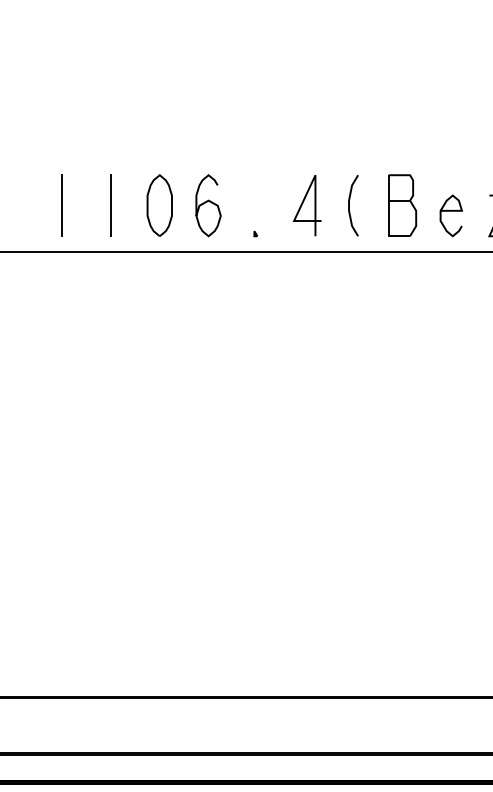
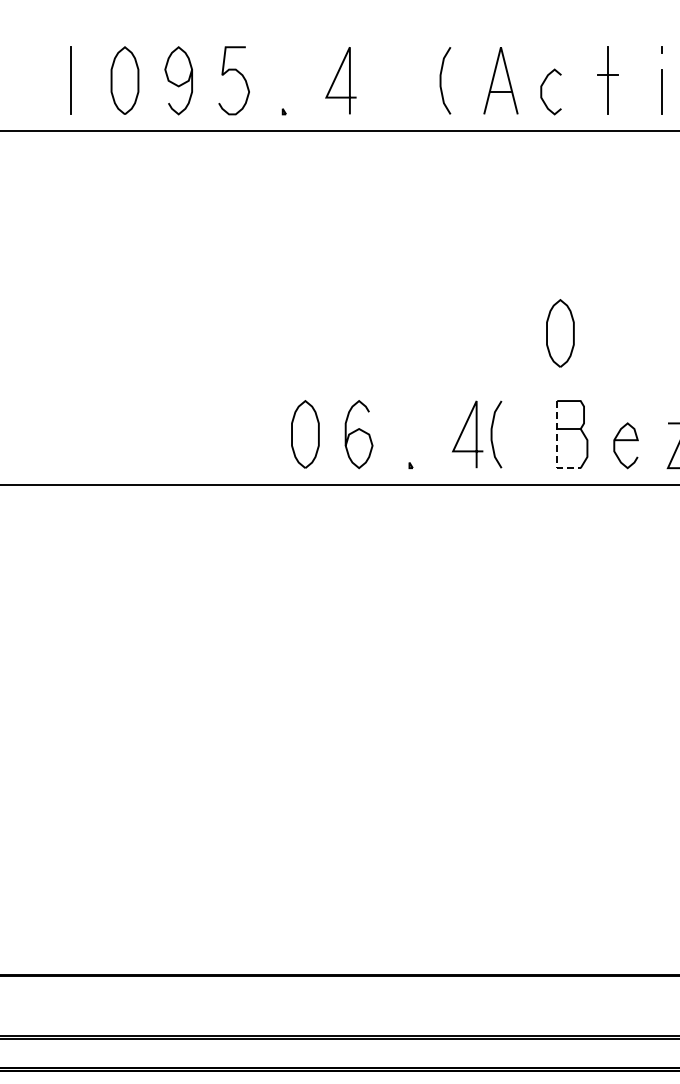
part: (391, 113) -> (560, 333), added
line: (62, 205) -> (198, 434), removed
line: (110, 205) -> (251, 434), removed
curve: (349, 205) -> (492, 434), moved
line: (388, 217) -> (557, 447), solid -> dashed

